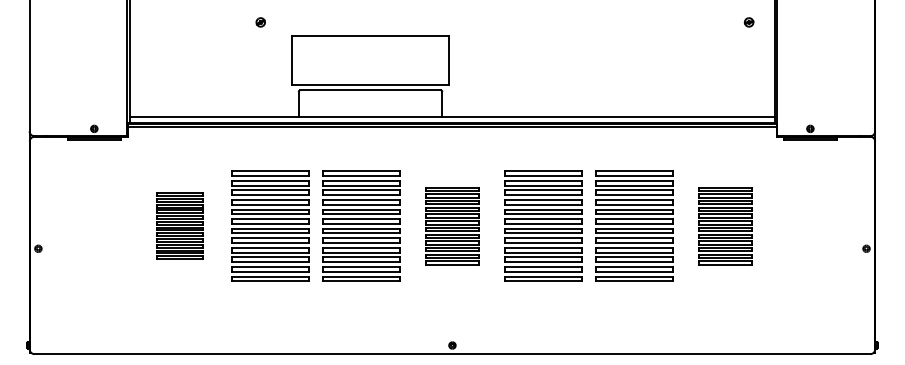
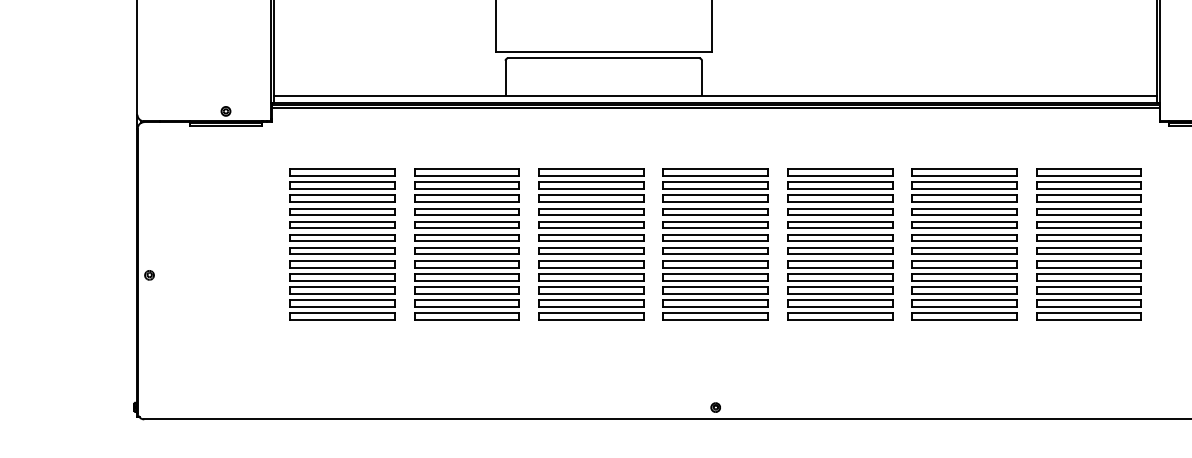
part: (179, 225) -> (342, 243), size x1.67
part: (452, 225) -> (715, 243), size x1.43
part: (725, 225) -> (1089, 243), size x1.43

